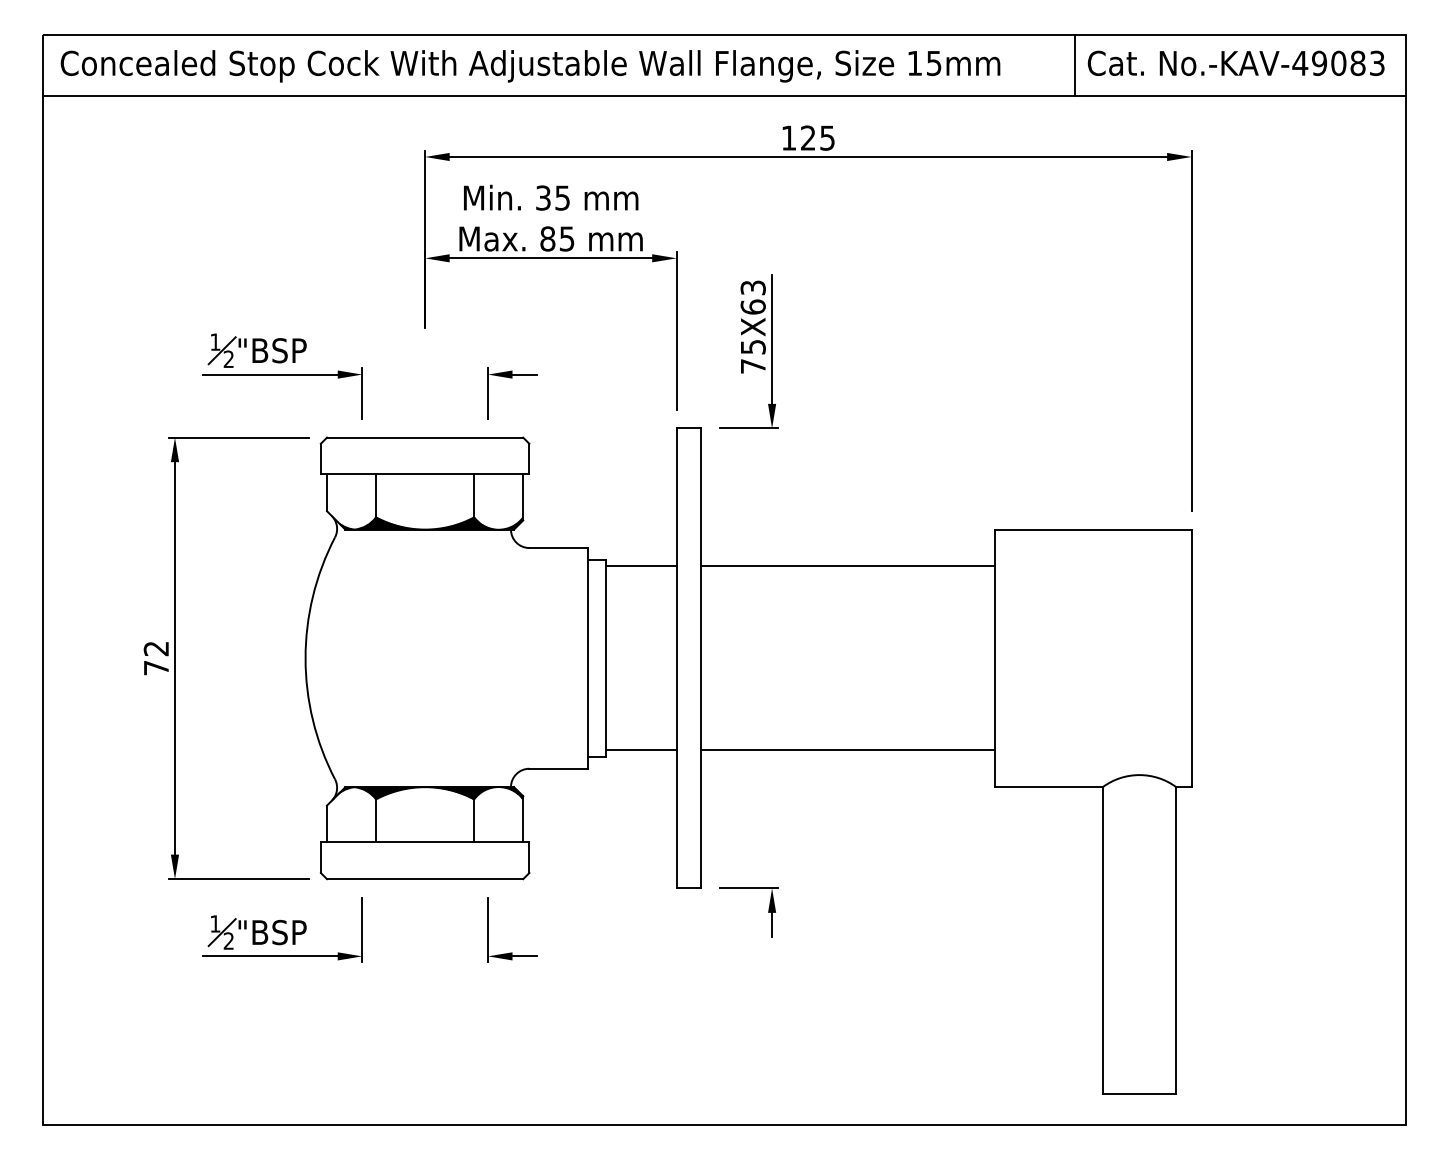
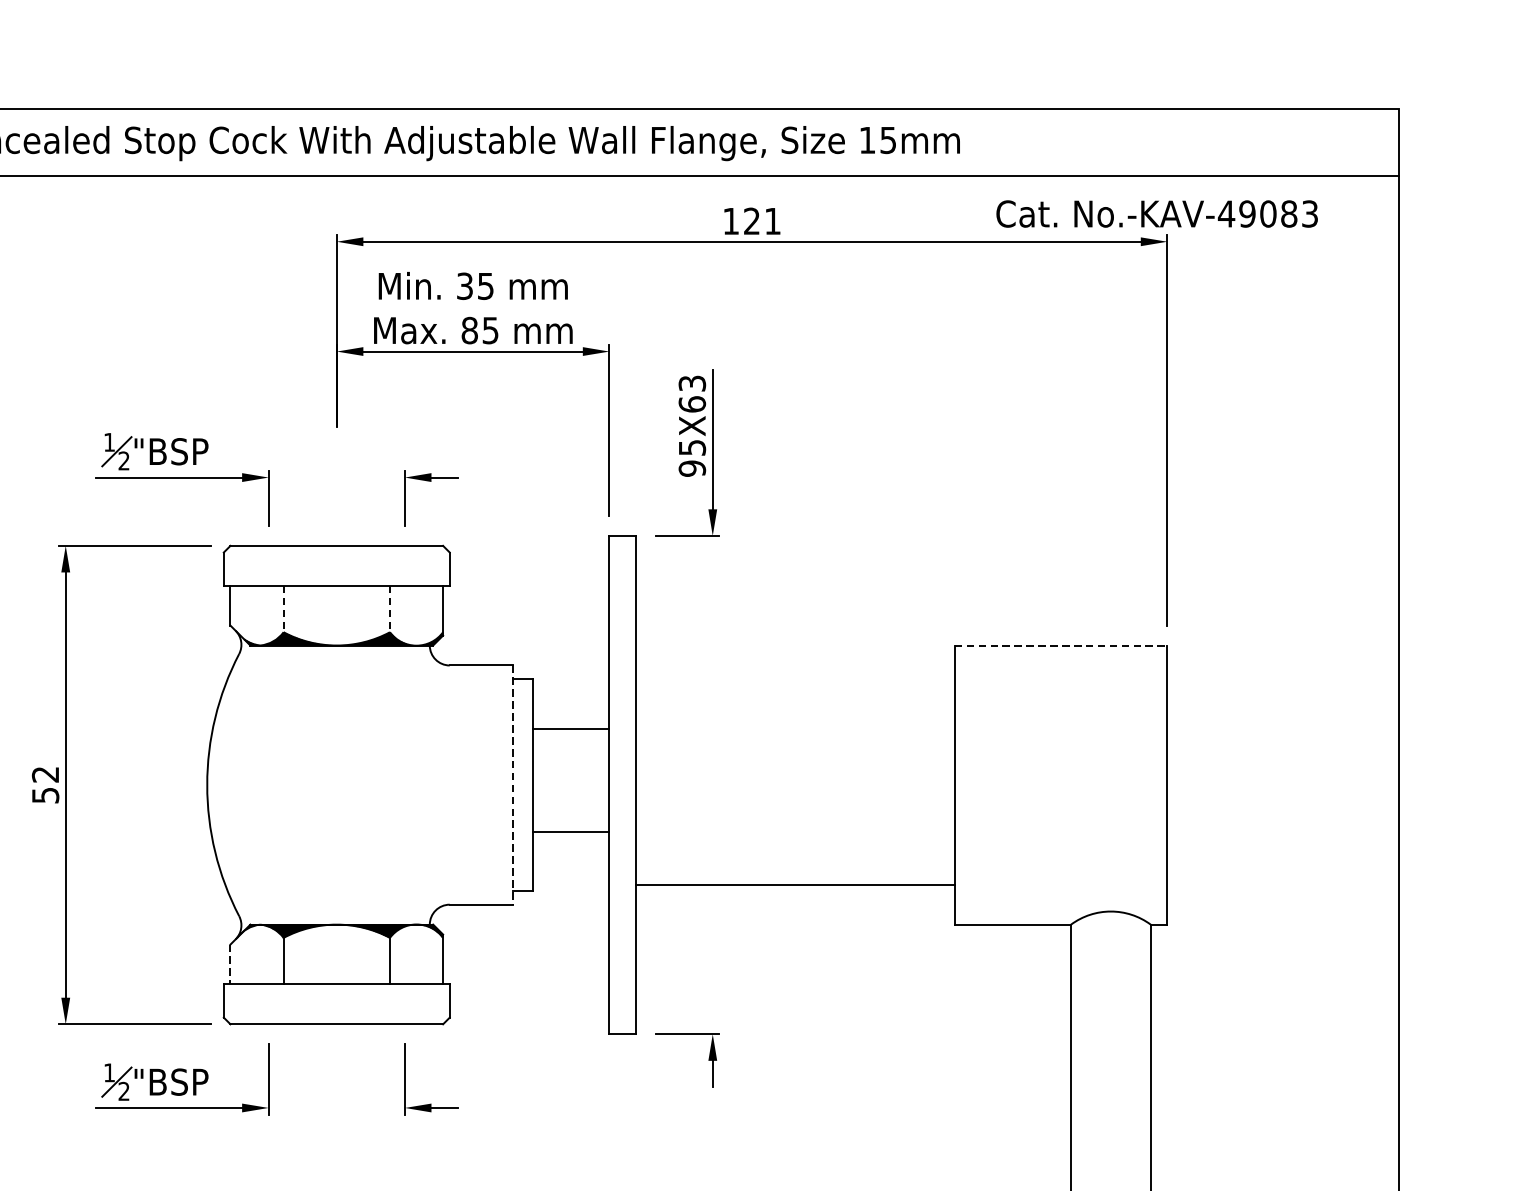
text: (1235, 62) -> (1156, 213), moved
line: (1074, 65) -> (1040, 142), removed
text: (827, 137) -> (772, 220), 125 -> 121
text: (752, 365) -> (691, 467), 75X63 -> 95X63
line: (376, 496) -> (284, 609), solid -> dashed
line: (474, 496) -> (390, 609), solid -> dashed
line: (1094, 529) -> (1062, 645), solid -> dashed
line: (641, 566) -> (571, 728), moved
line: (848, 566) -> (795, 685), removed
line: (587, 658) -> (512, 785), solid -> dashed
text: (156, 668) -> (45, 796), 72 -> 52
line: (641, 750) -> (571, 831), moved
line: (327, 824) -> (231, 965), solid -> dashed

